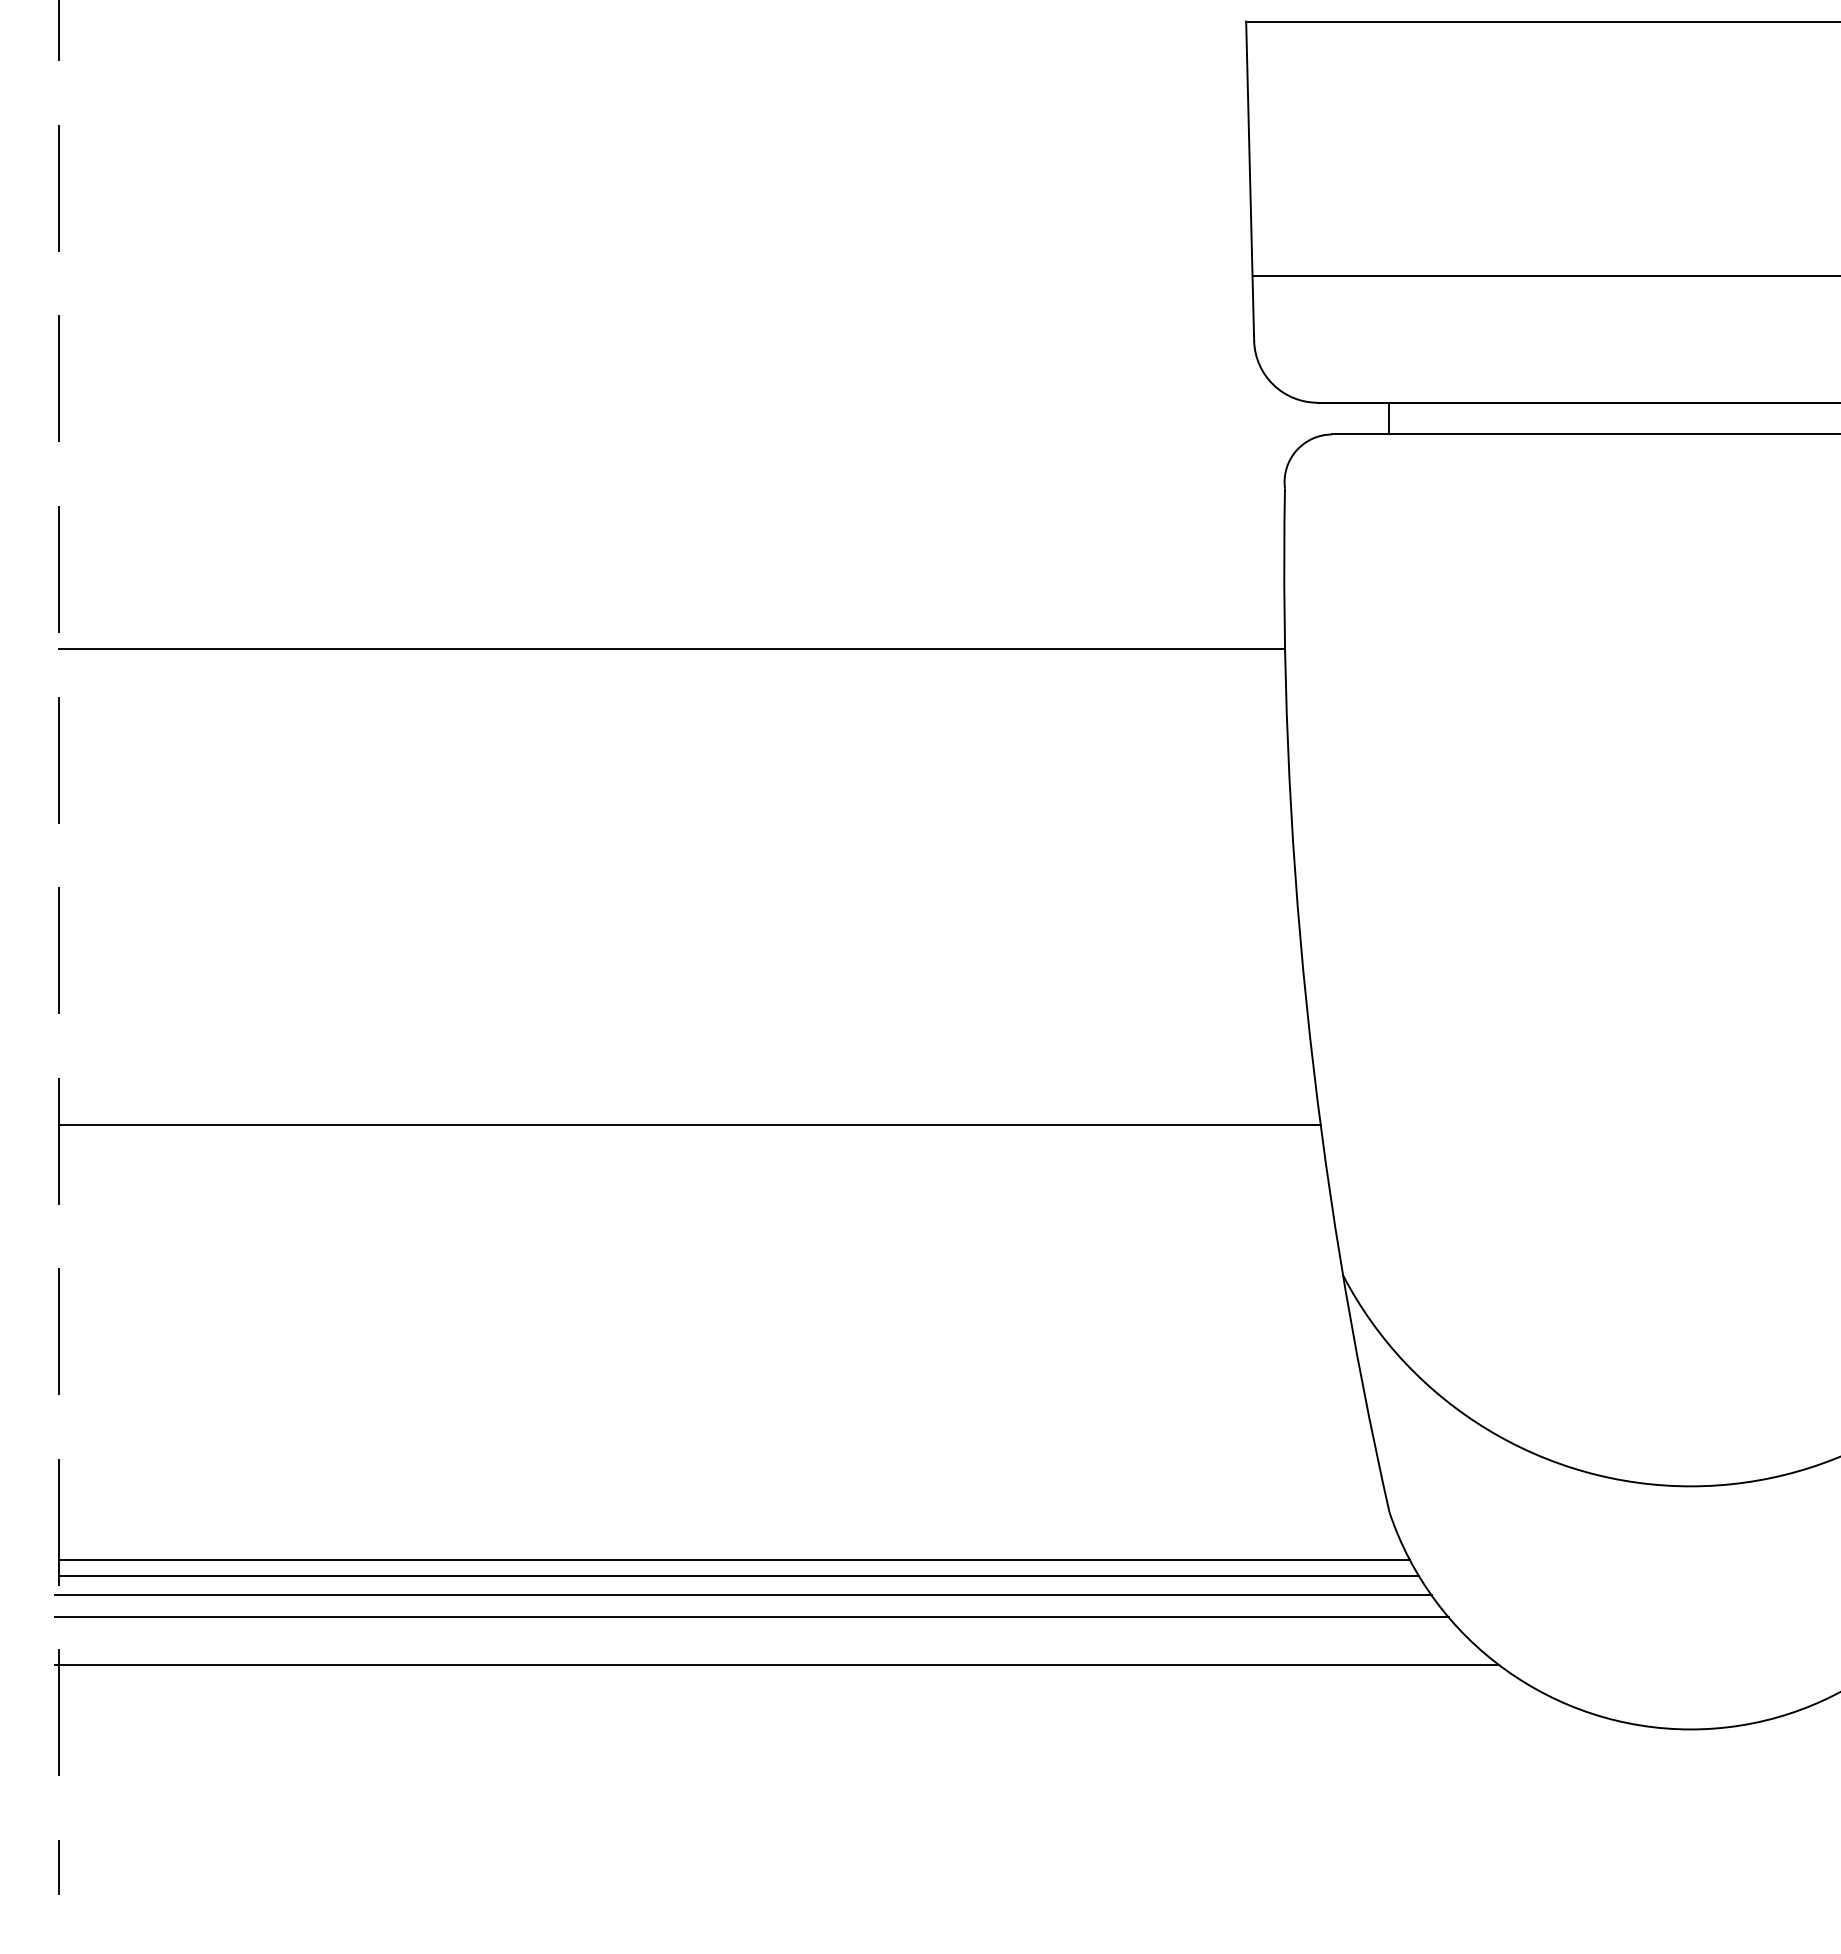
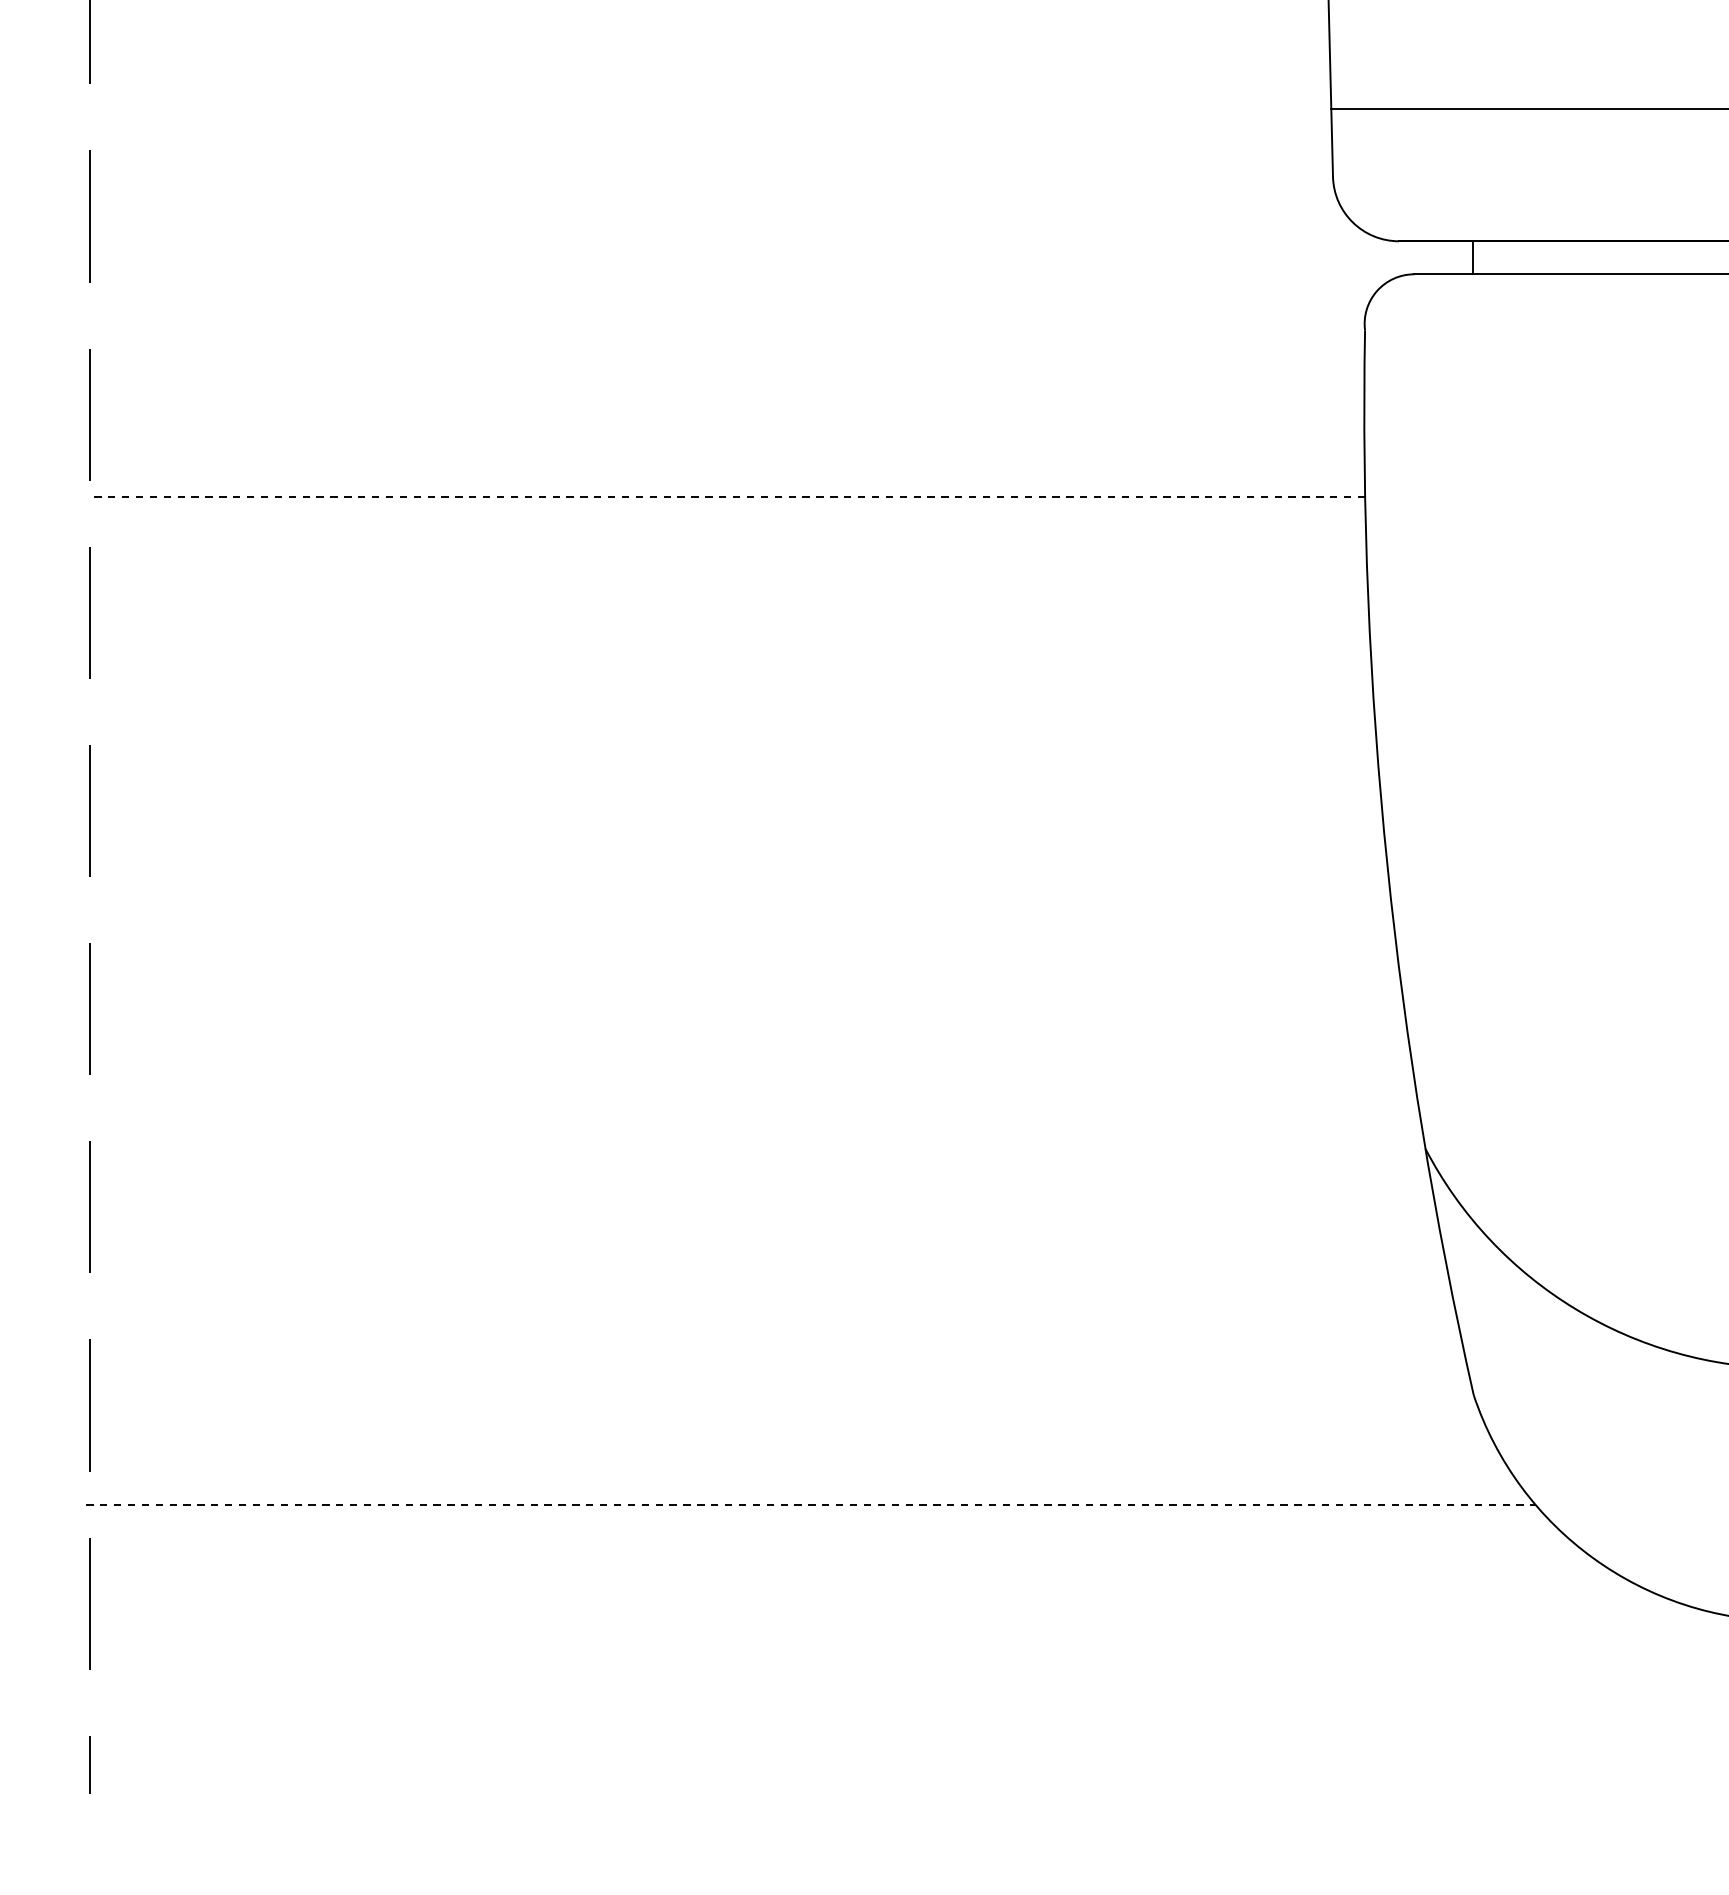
line: (671, 648) -> (727, 496), solid -> dashed
line: (689, 1125) -> (745, 992), removed
line: (734, 1560) -> (792, 1445), removed
line: (738, 1576) -> (796, 1461), removed
line: (743, 1595) -> (801, 1481), removed
line: (752, 1617) -> (811, 1504), solid -> dashed
line: (777, 1665) -> (837, 1554), removed

